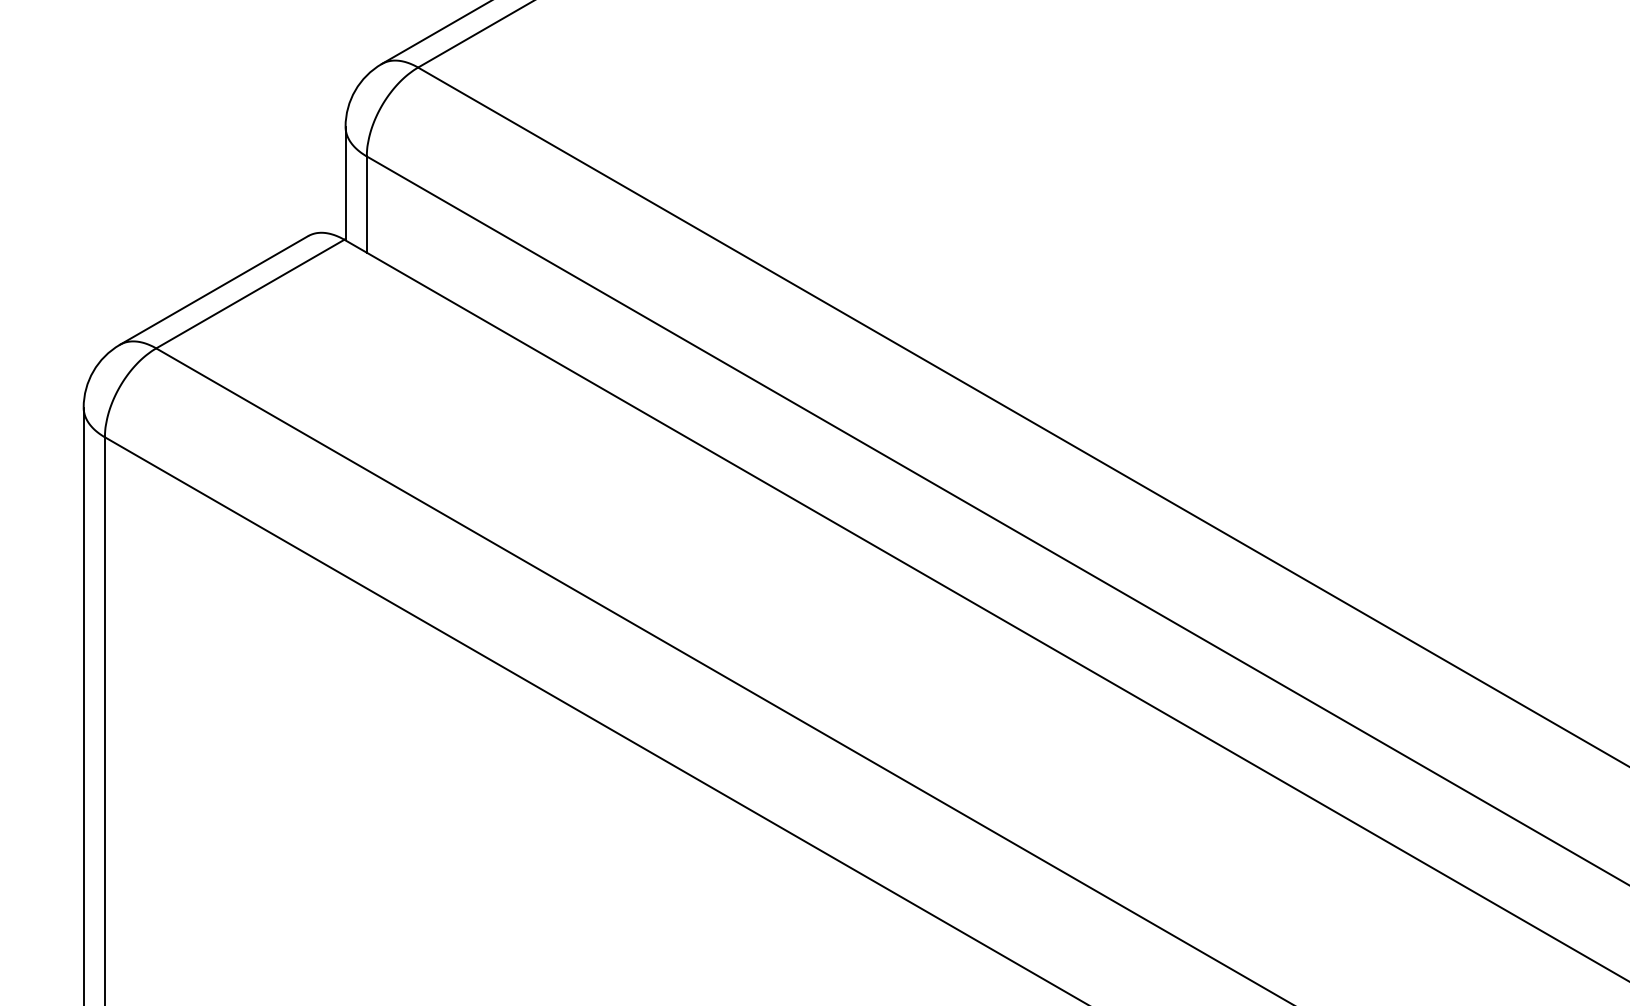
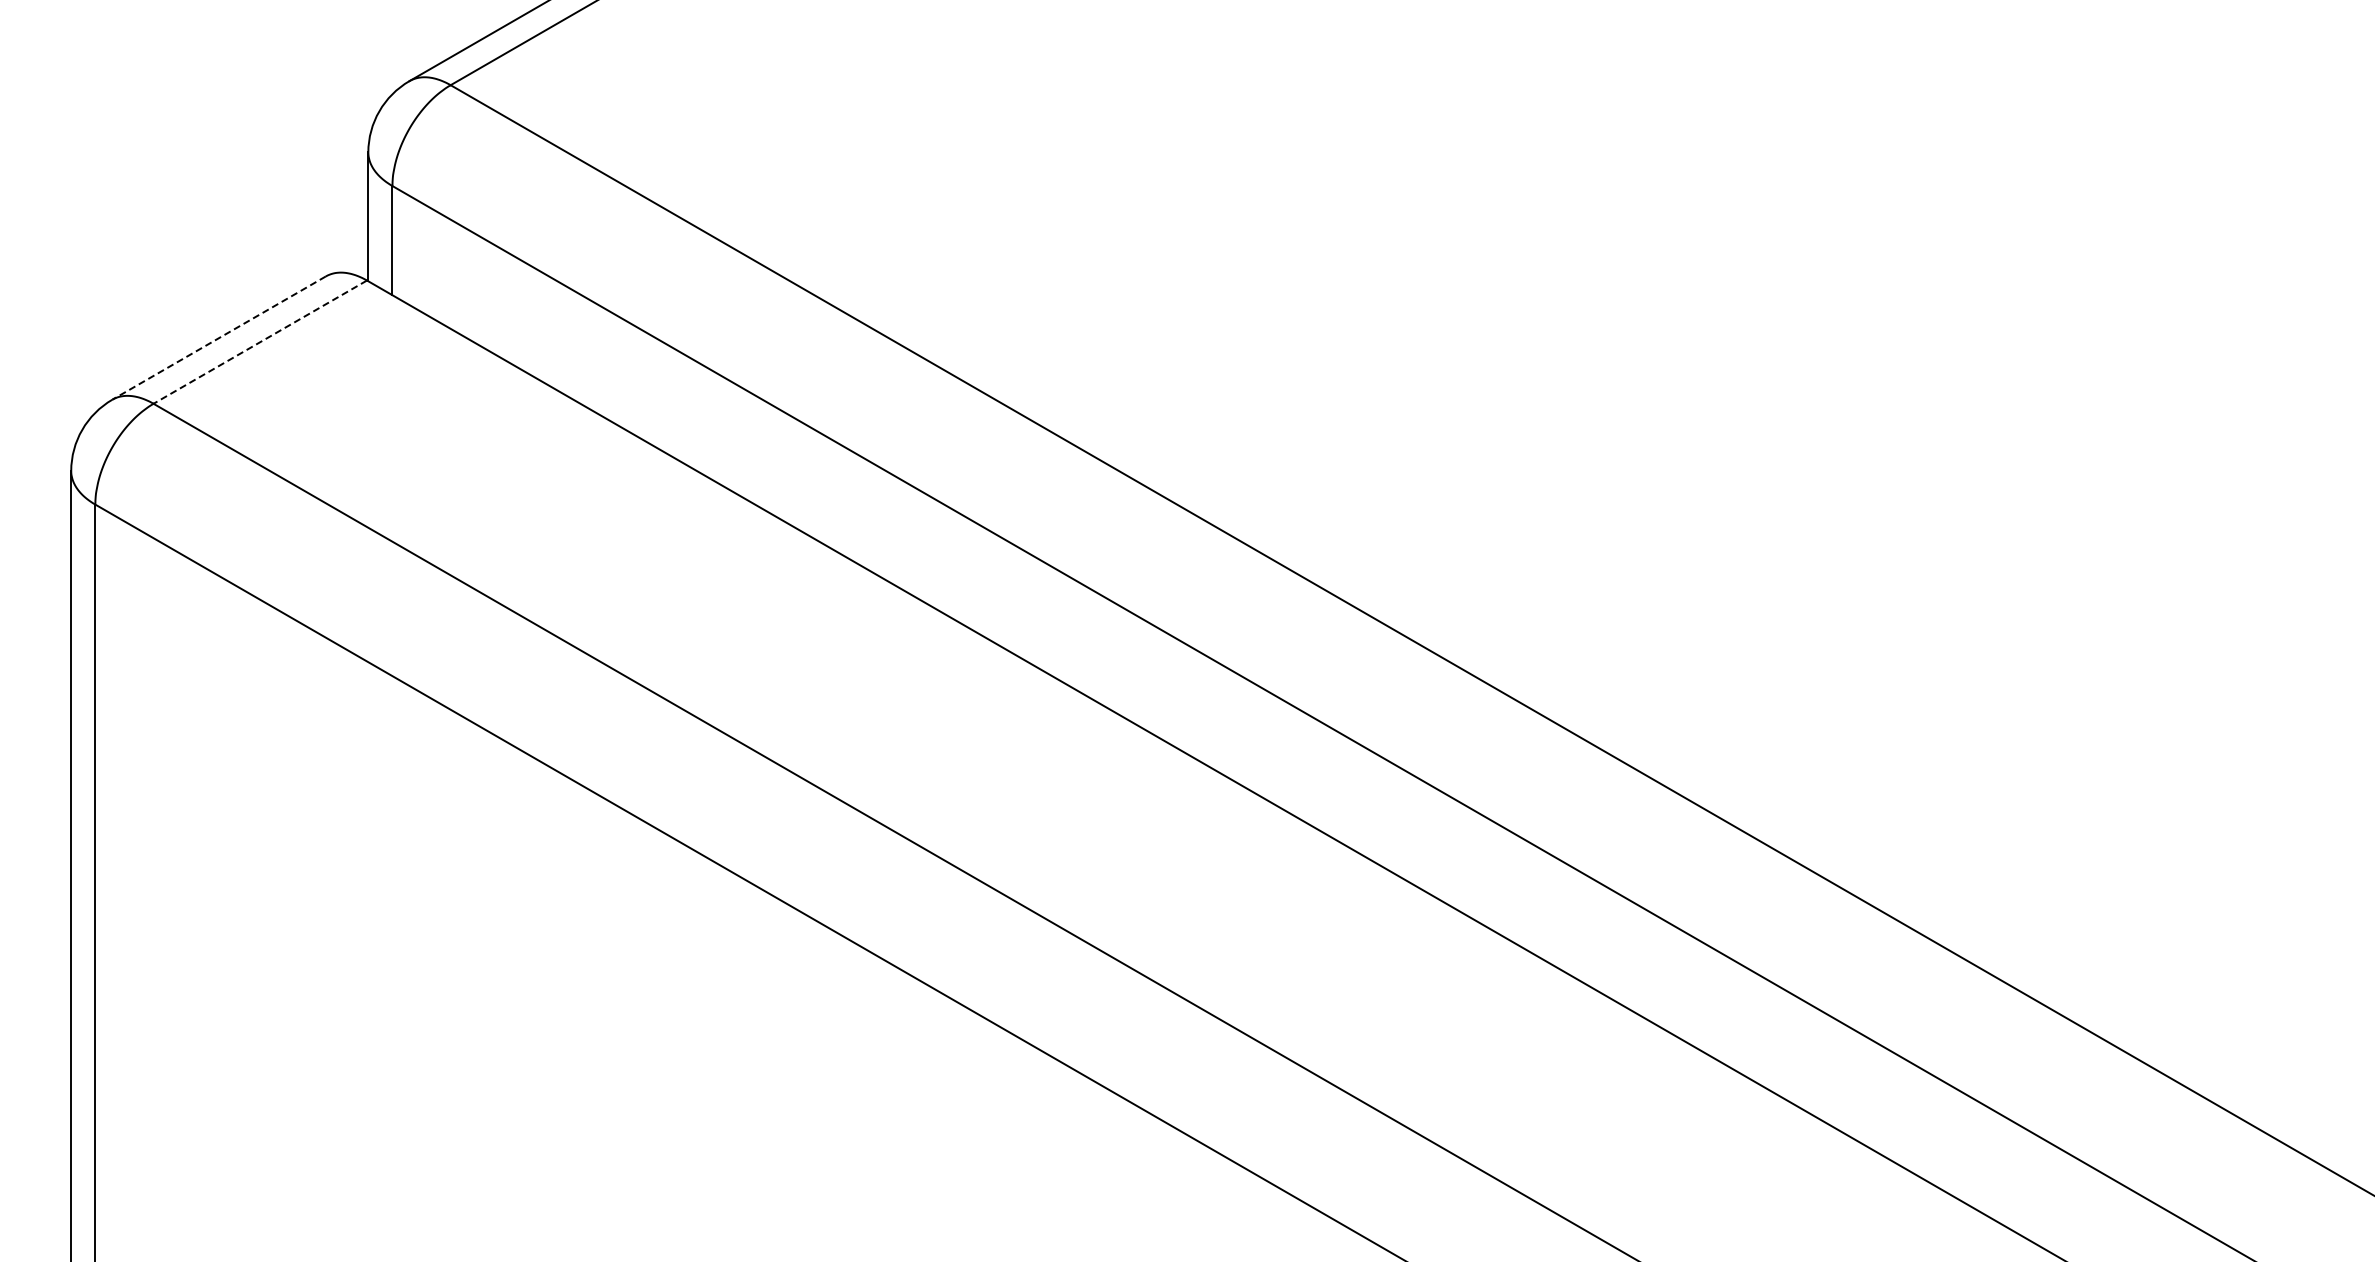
line: (213, 290) -> (218, 338), solid -> dashed
line: (249, 294) -> (259, 342), solid -> dashed

